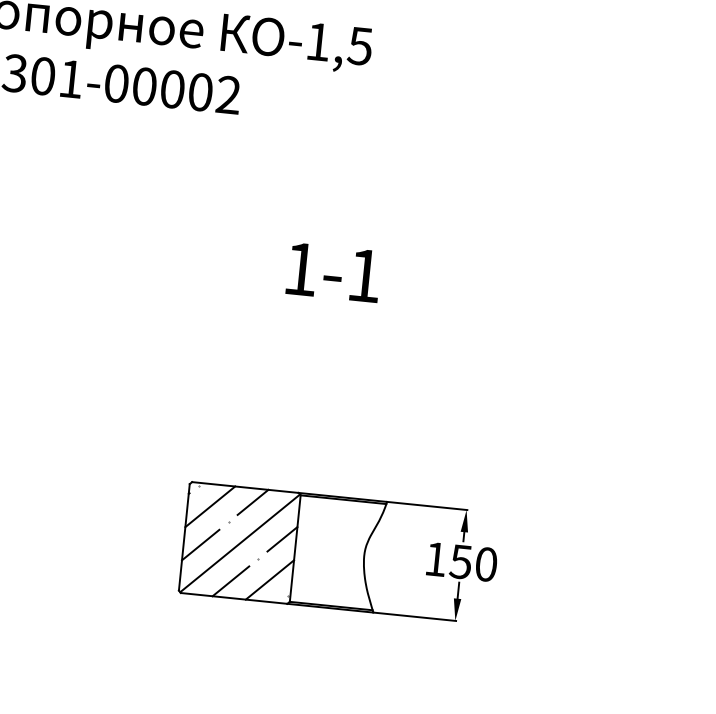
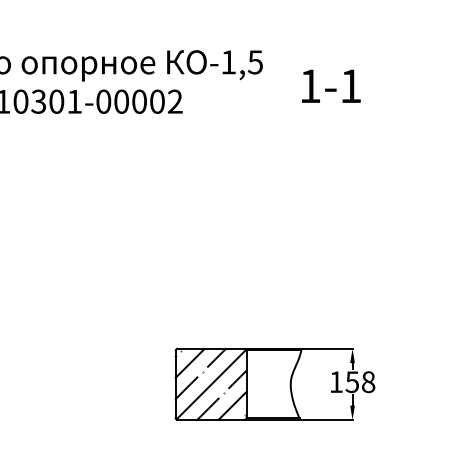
text: (334, 271) -> (331, 85), moved
text: (486, 563) -> (368, 381), 150 -> 158

